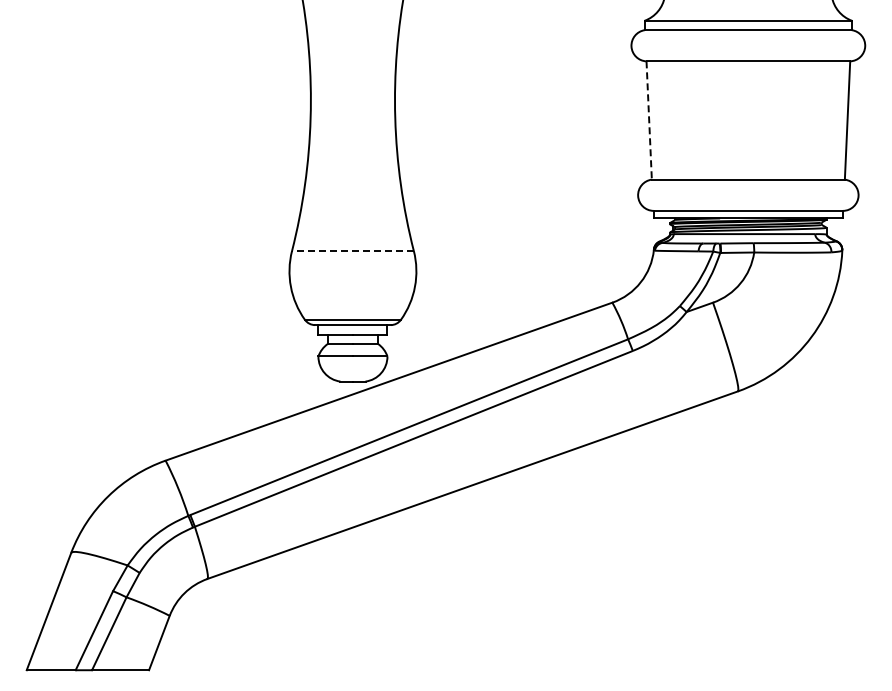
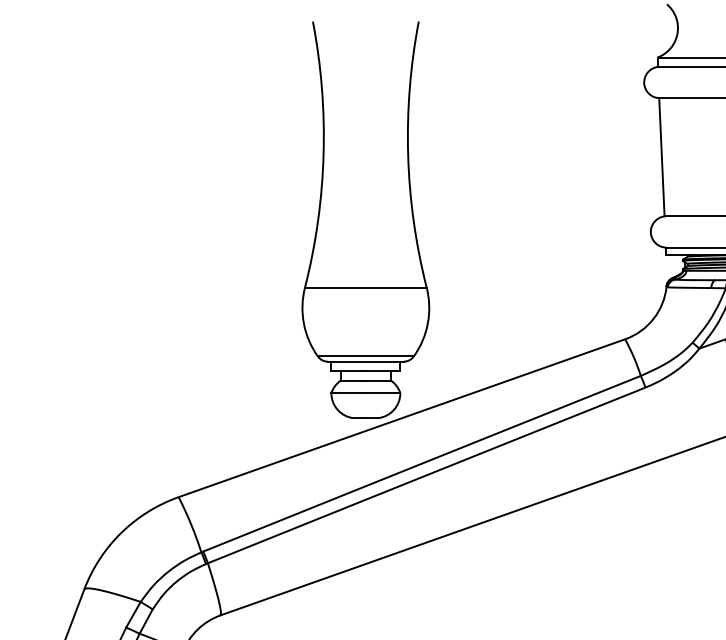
line: (649, 121) -> (662, 158), dashed -> solid
line: (352, 251) -> (365, 288), dashed -> solid

